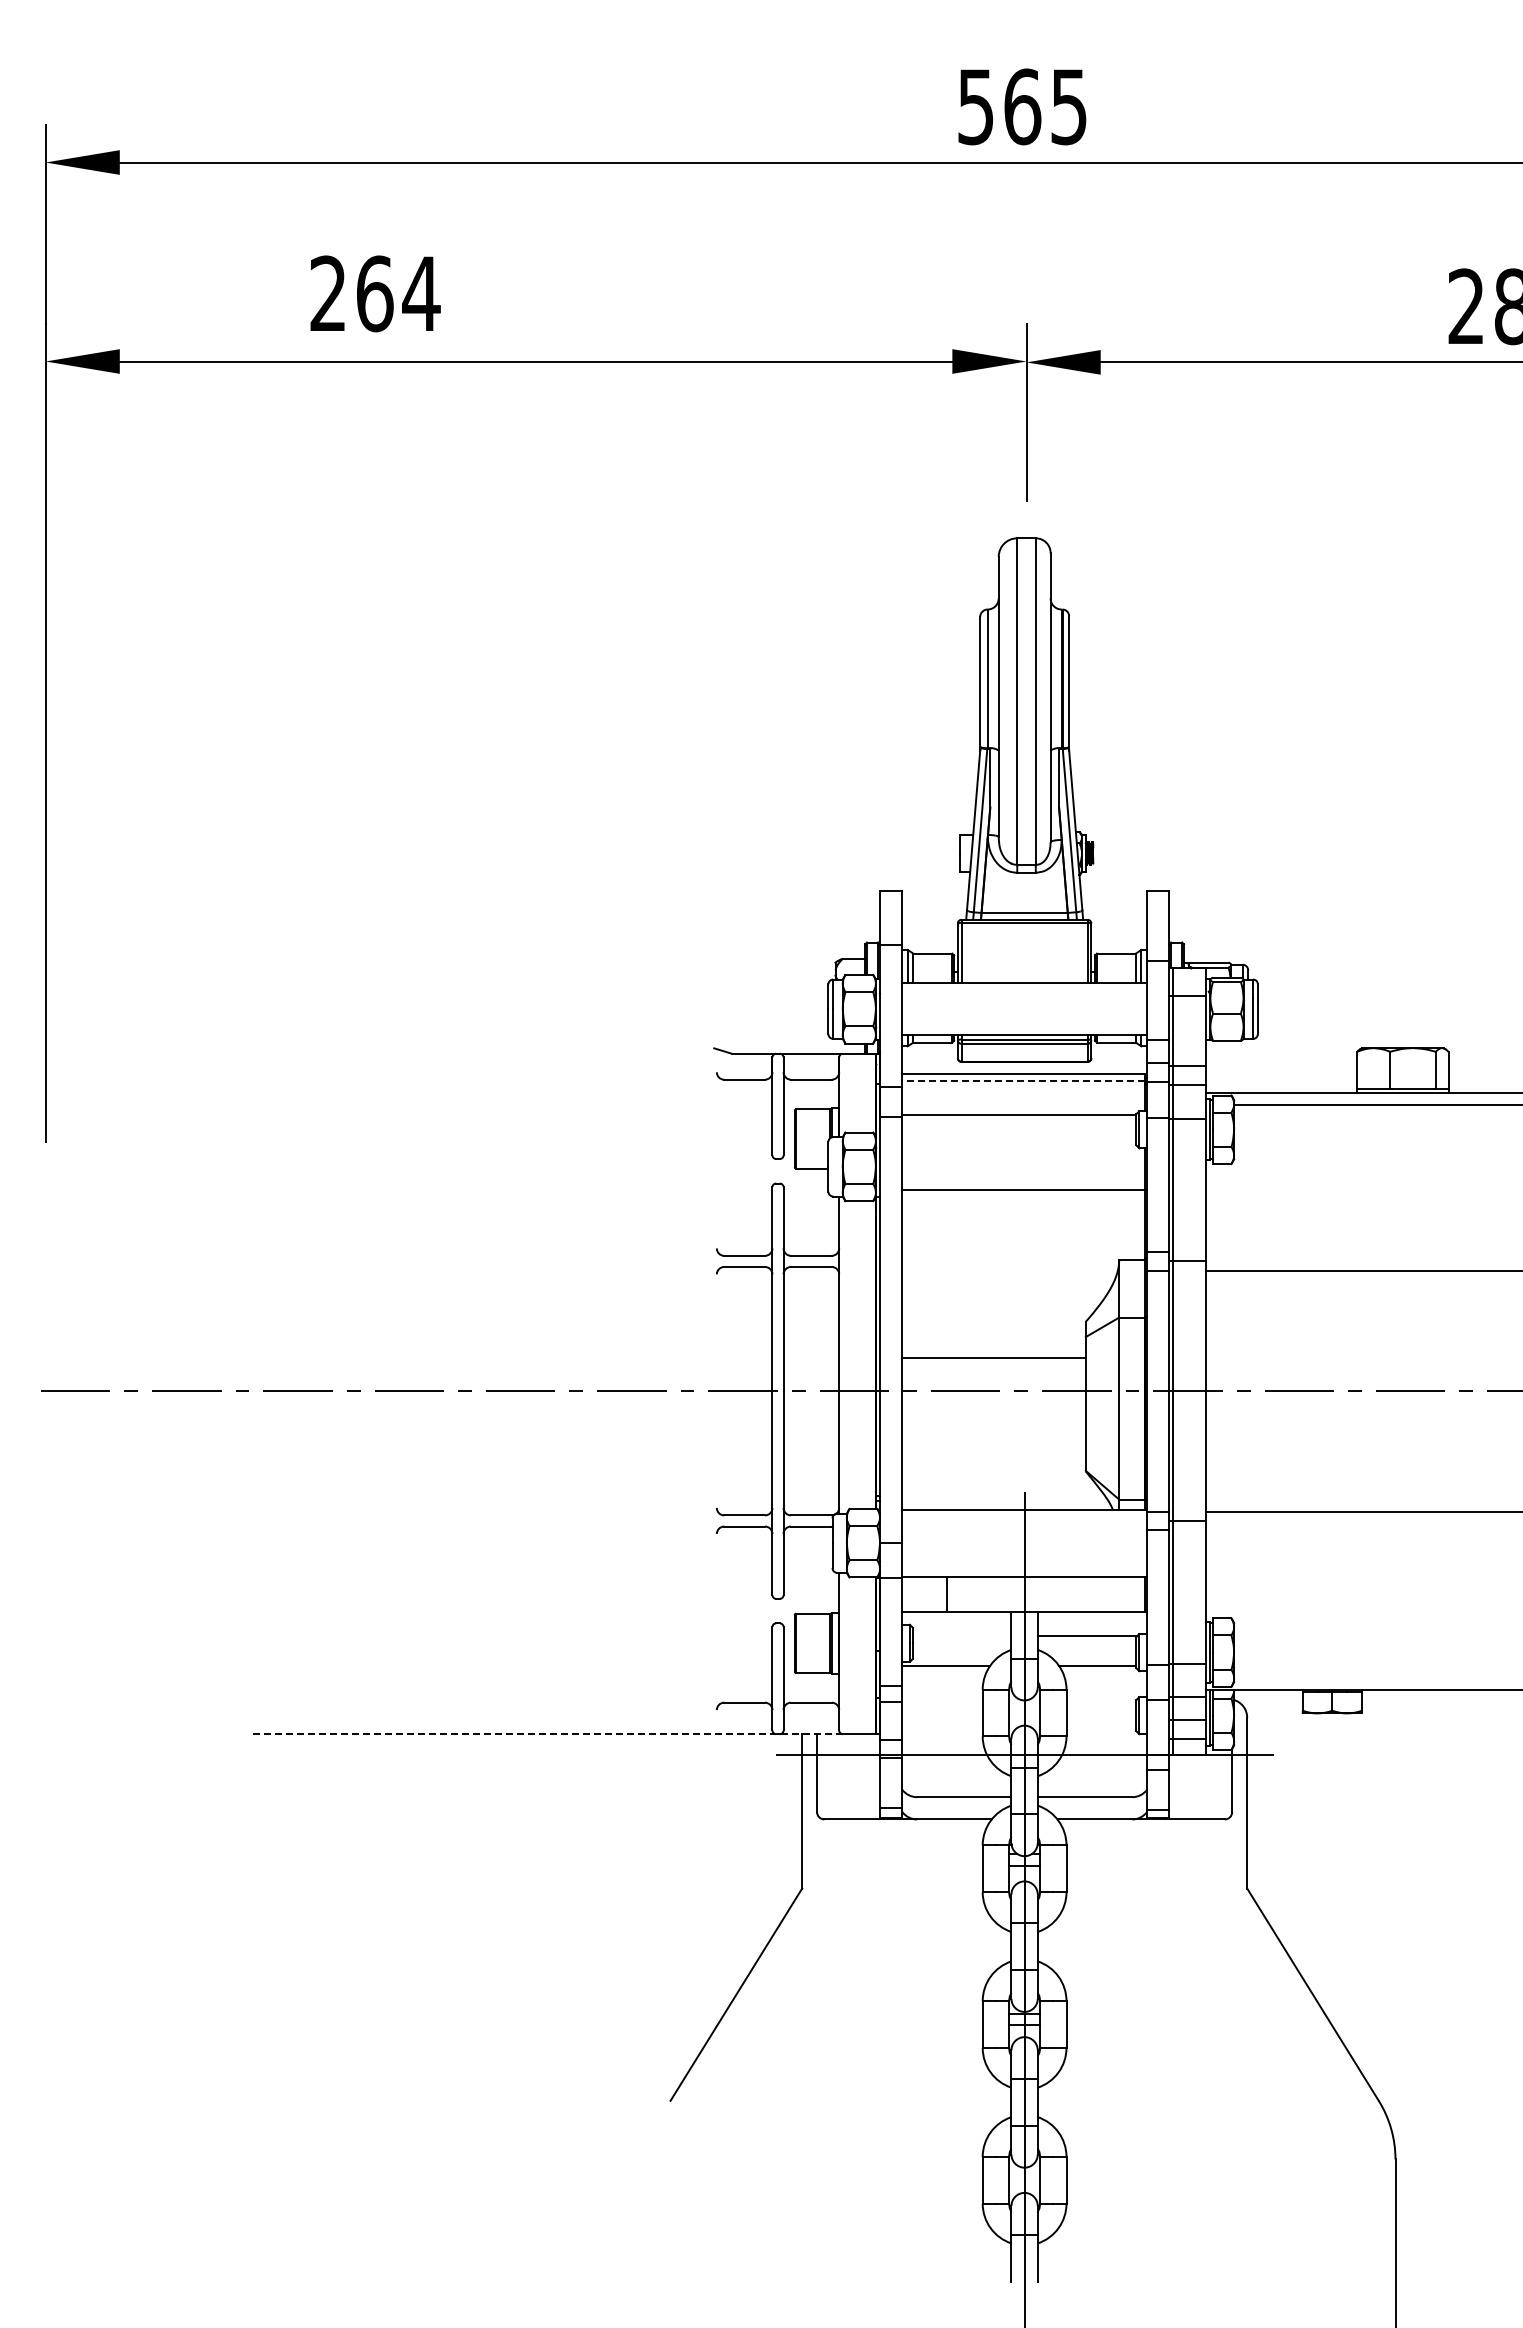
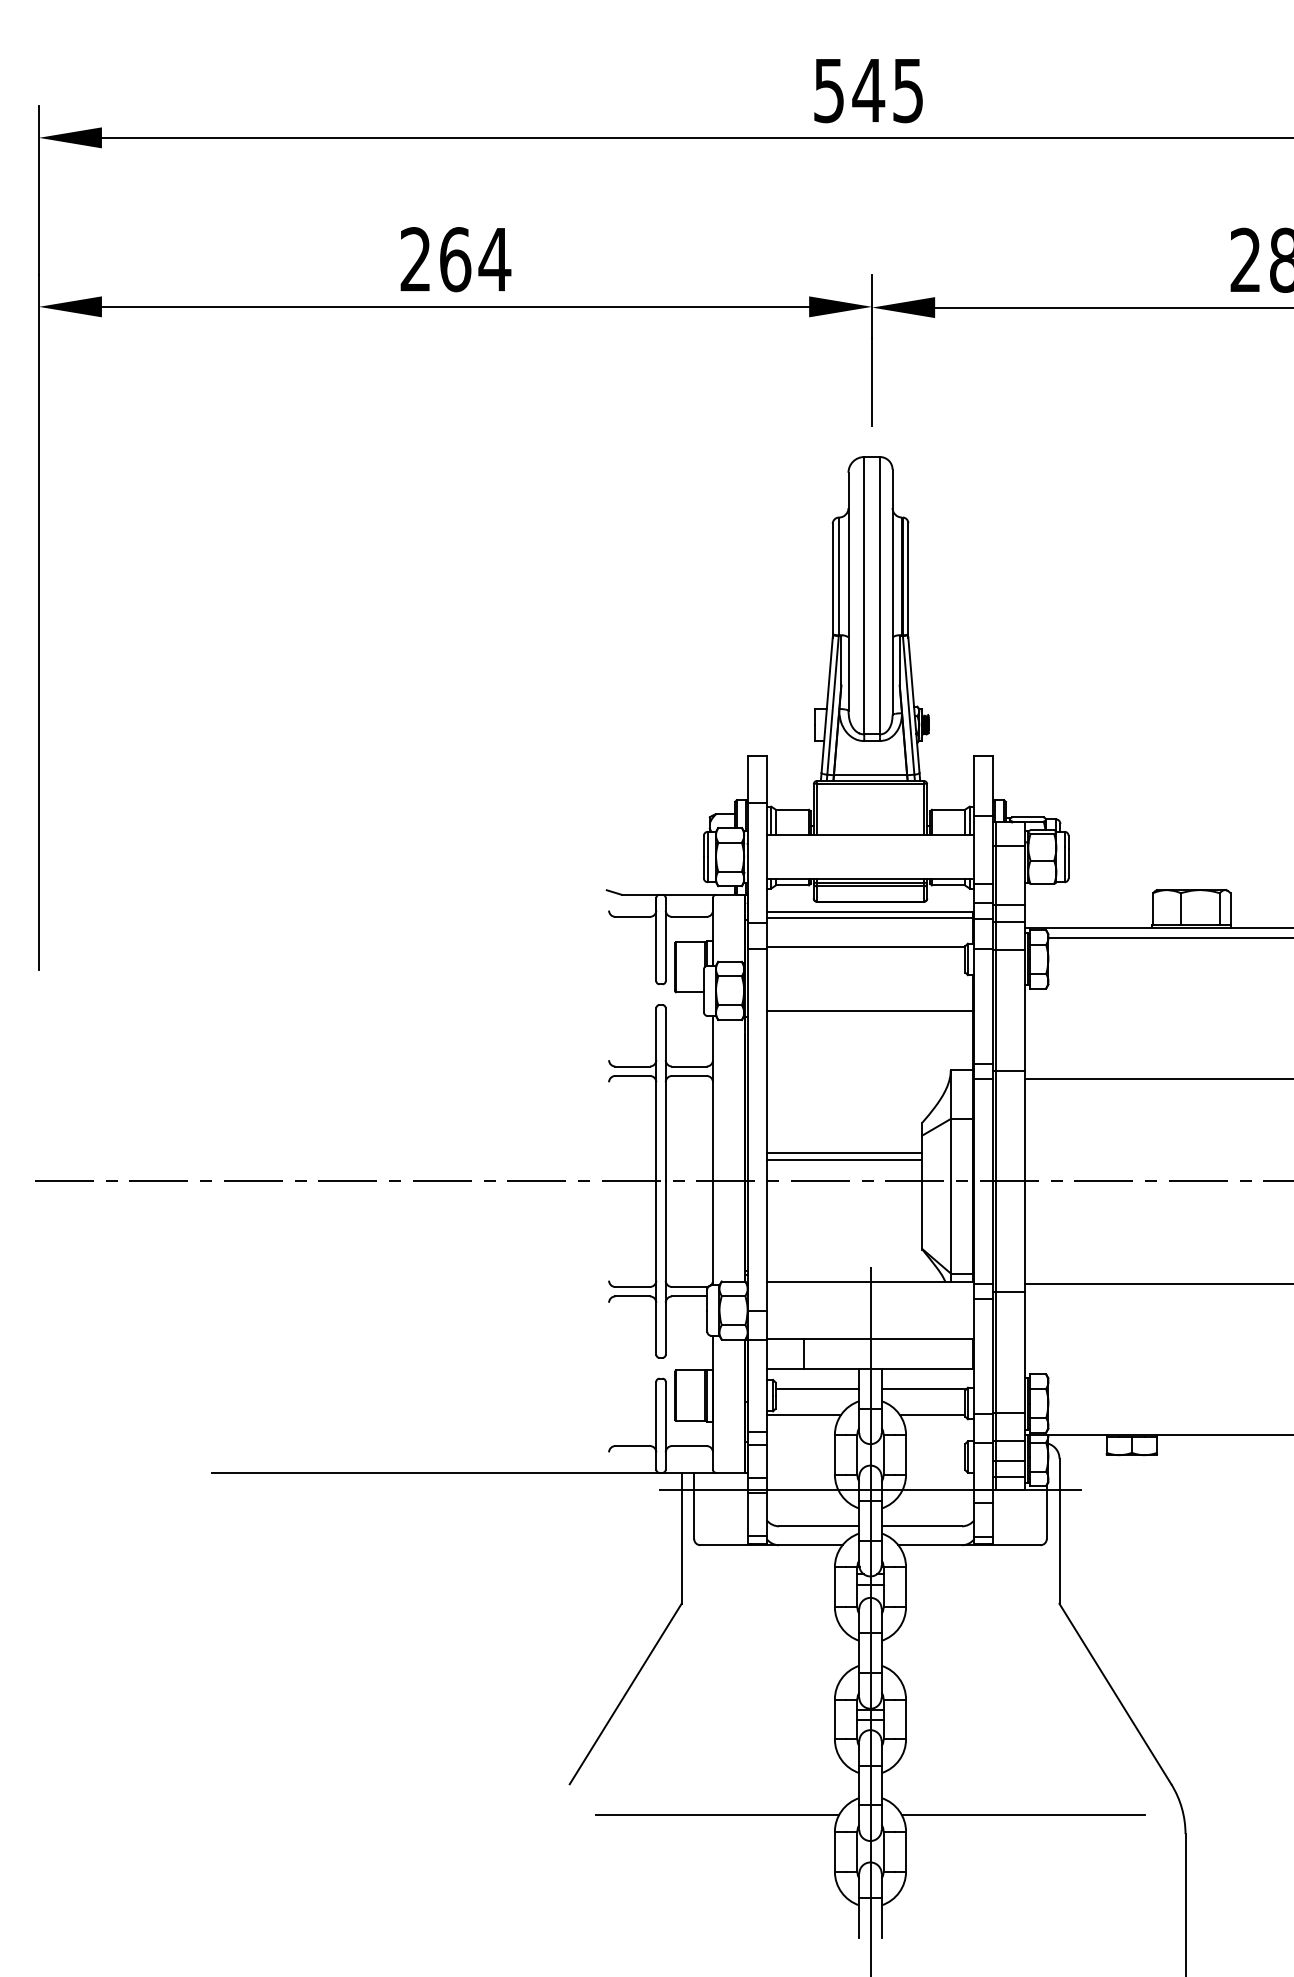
text: (1022, 106) -> (868, 90), 565 -> 545
text: (375, 293) -> (455, 259), moved
line: (1023, 1081) -> (869, 918), dashed -> solid
line: (993, 1365) -> (844, 1159), added
line: (961, 1635) -> (816, 1388), added
line: (546, 1734) -> (464, 1473), dashed -> solid
line: (844, 2136) -> (717, 1814), added
line: (1204, 2136) -> (1023, 1814), added

